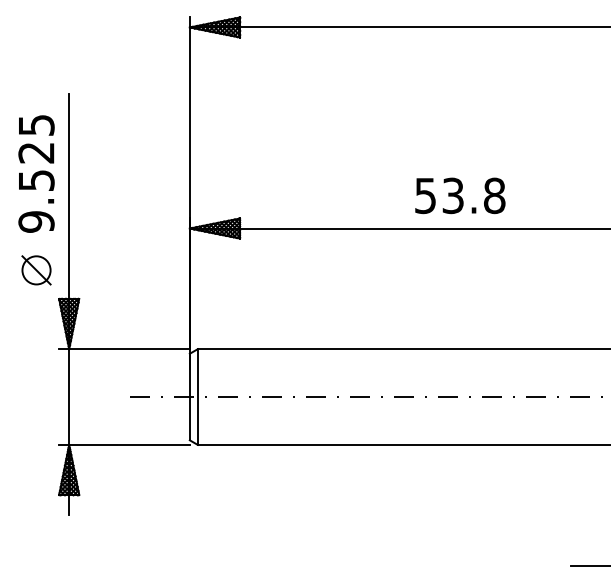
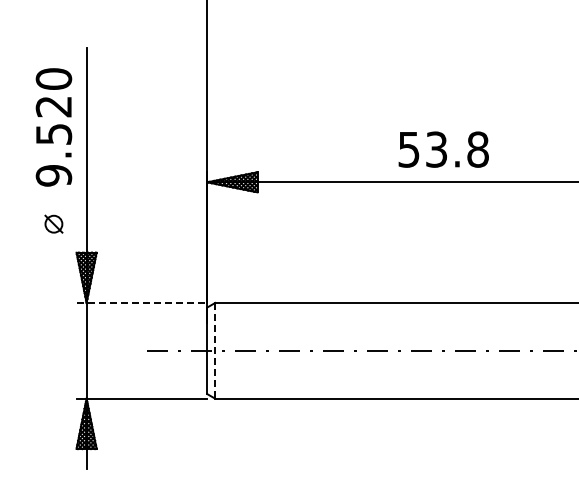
text: (36, 125) -> (53, 79), 9.525 -> 9.520
text: (460, 195) -> (443, 149), moved
part: (36, 270) -> (53, 224), size x0.6
line: (125, 349) -> (142, 303), solid -> dashed
line: (197, 397) -> (214, 351), solid -> dashed

